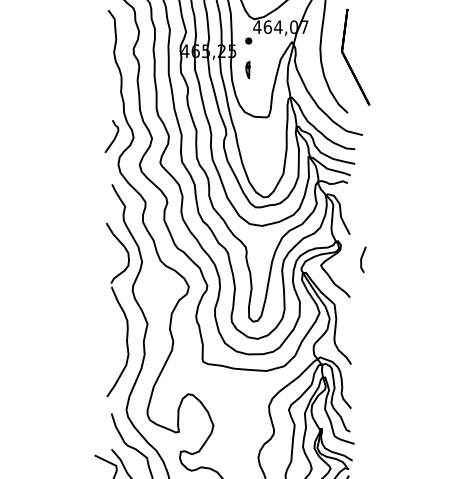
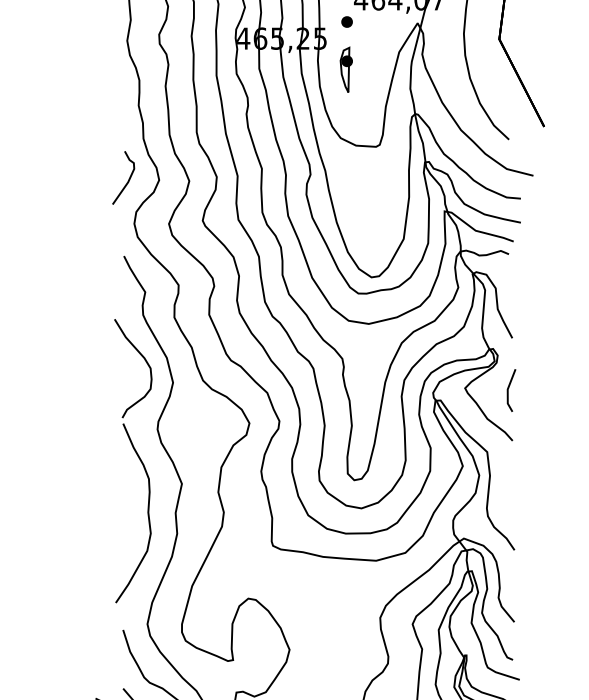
part: (248, 69) -> (346, 68), size x1.67
line: (362, 259) -> (509, 390), moved

